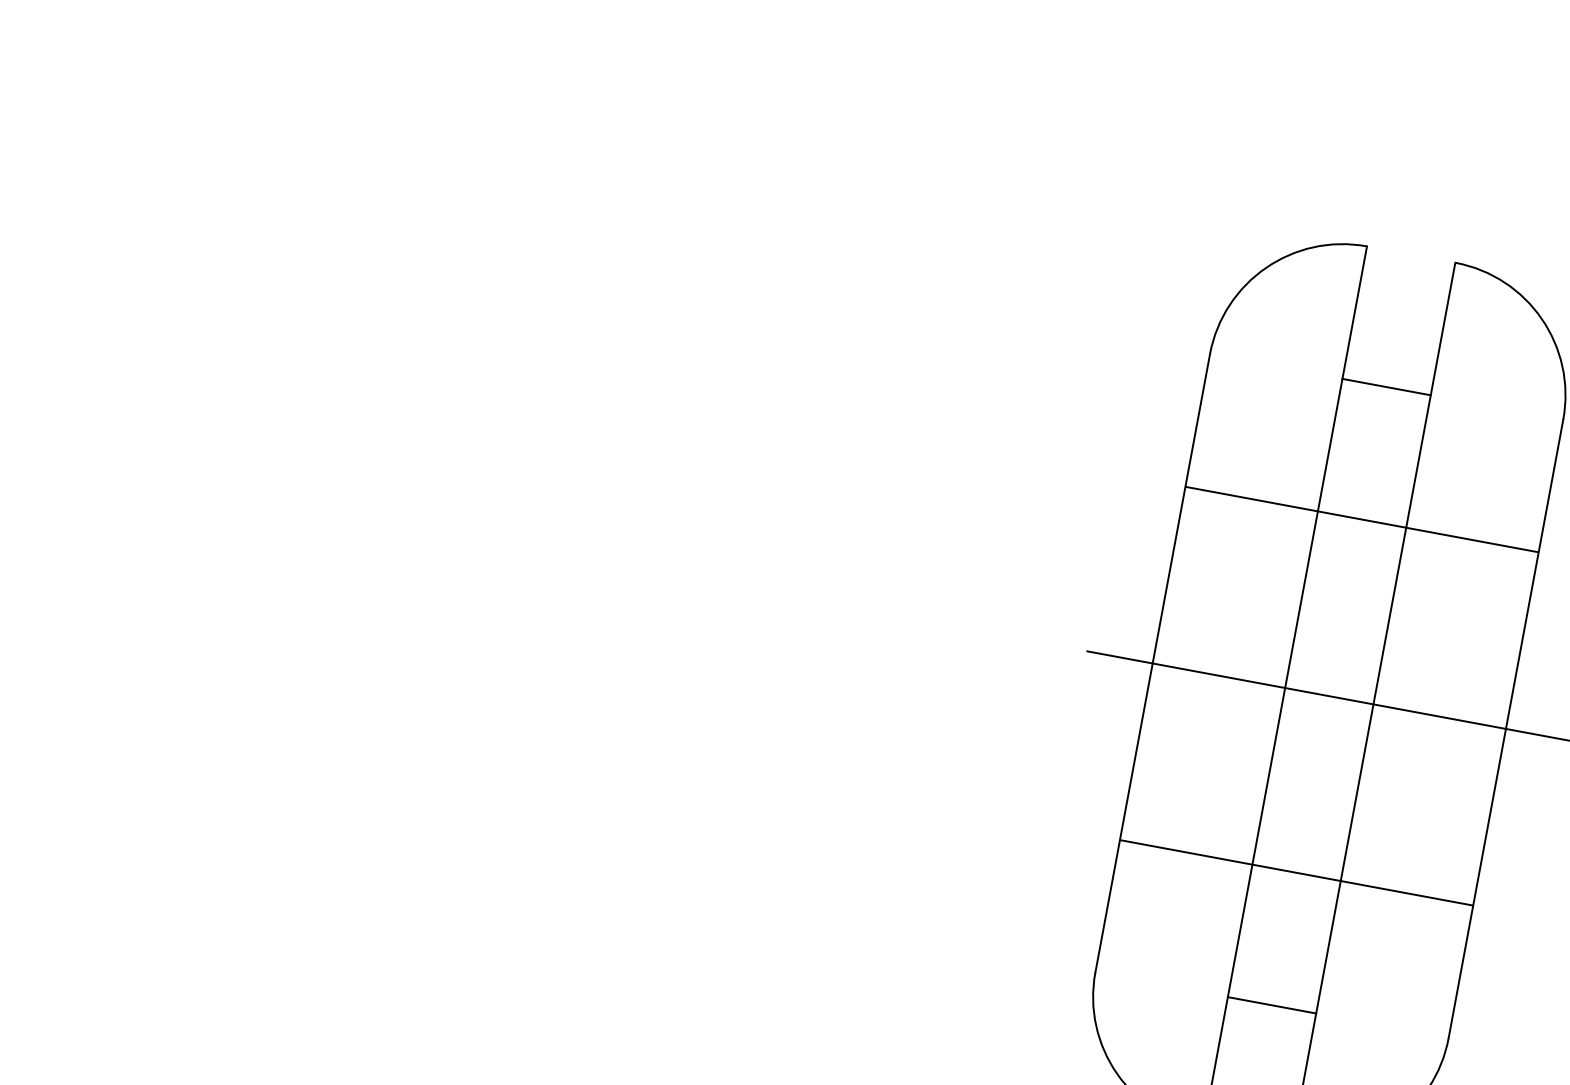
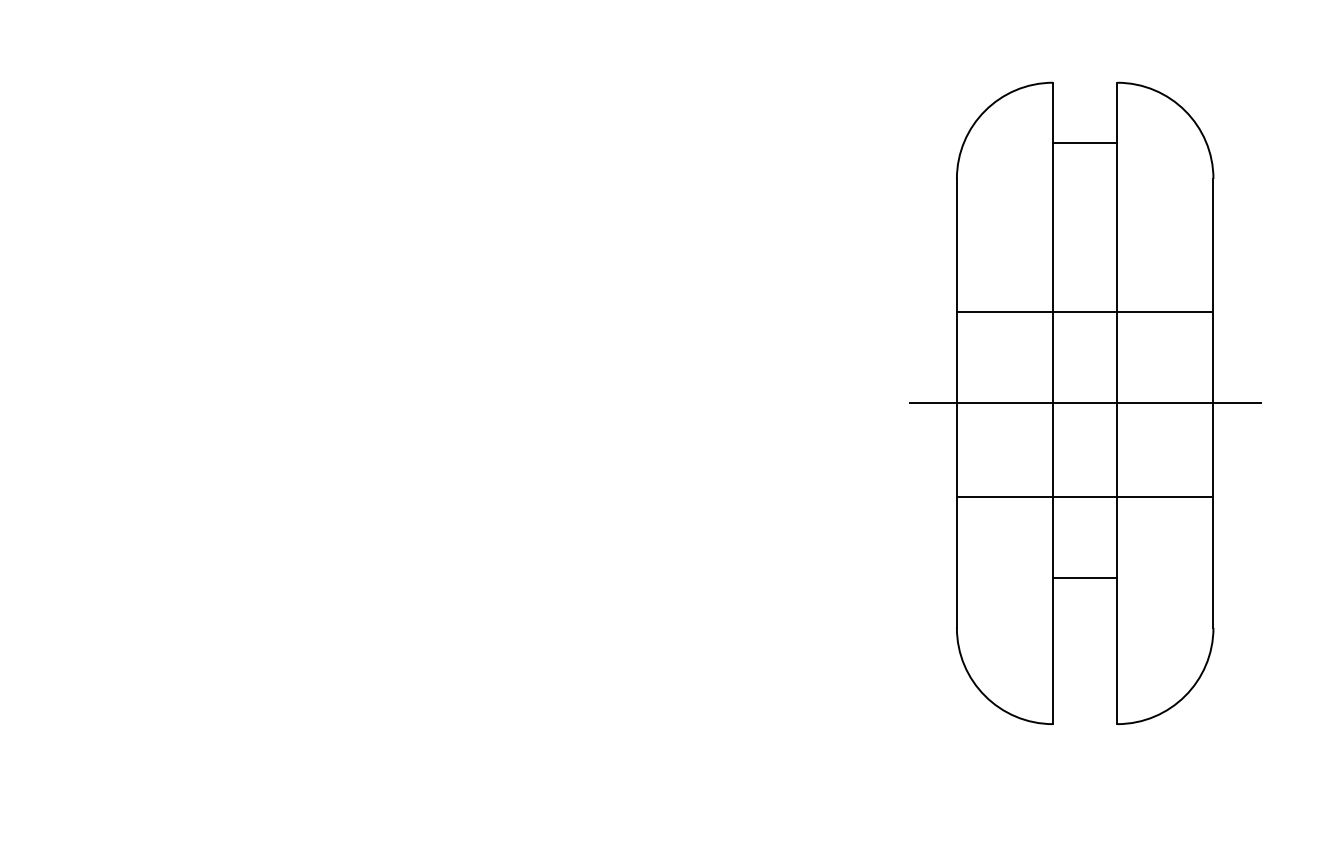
line: (1387, 386) -> (1085, 142), moved
line: (1361, 519) -> (1084, 312), moved
line: (1295, 872) -> (1084, 496), moved
line: (1272, 1004) -> (1085, 577), moved

